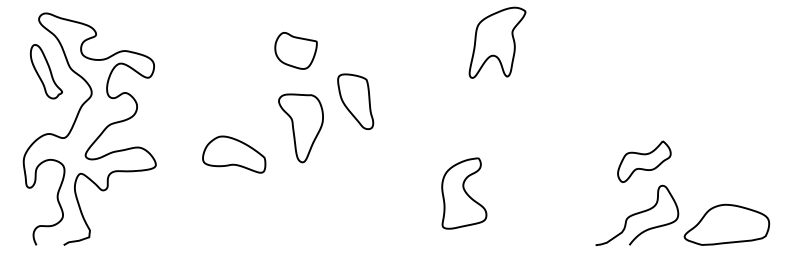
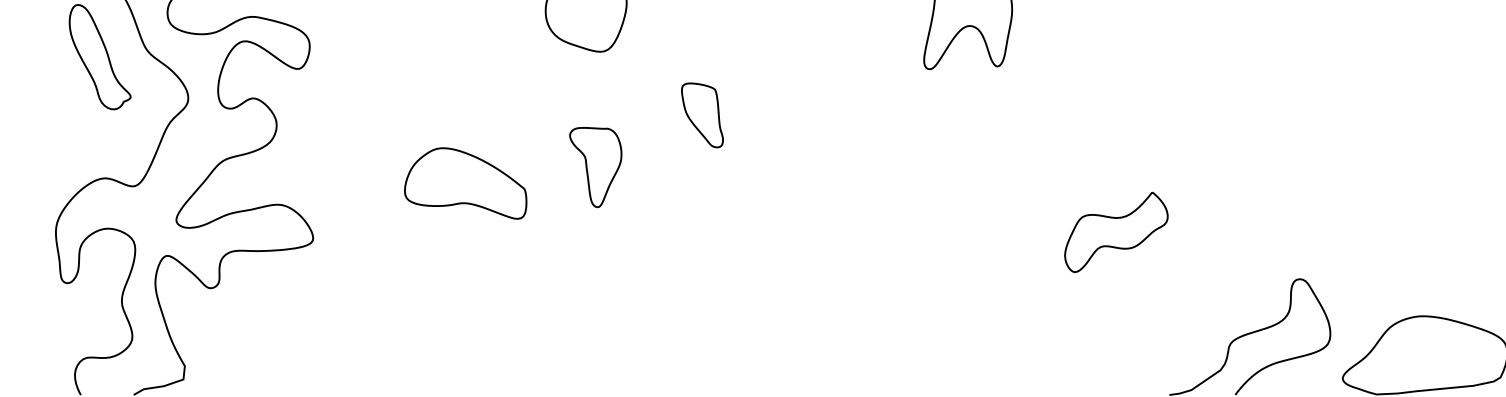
part: (355, 101) -> (701, 115), size x0.6
part: (300, 128) -> (594, 167), size x0.6
part: (234, 154) -> (466, 183), moved
part: (644, 161) -> (1116, 231), moved
part: (464, 193) -> (914, 294), removed

